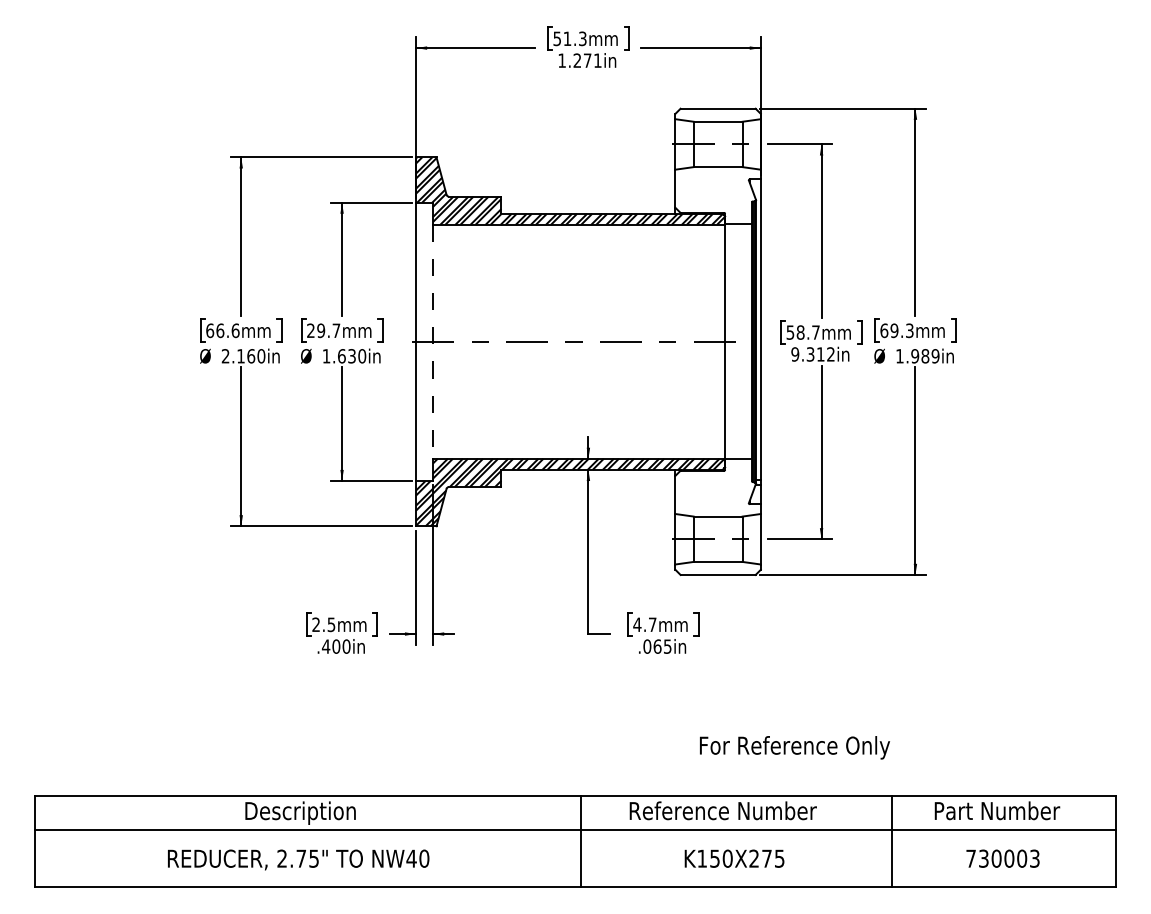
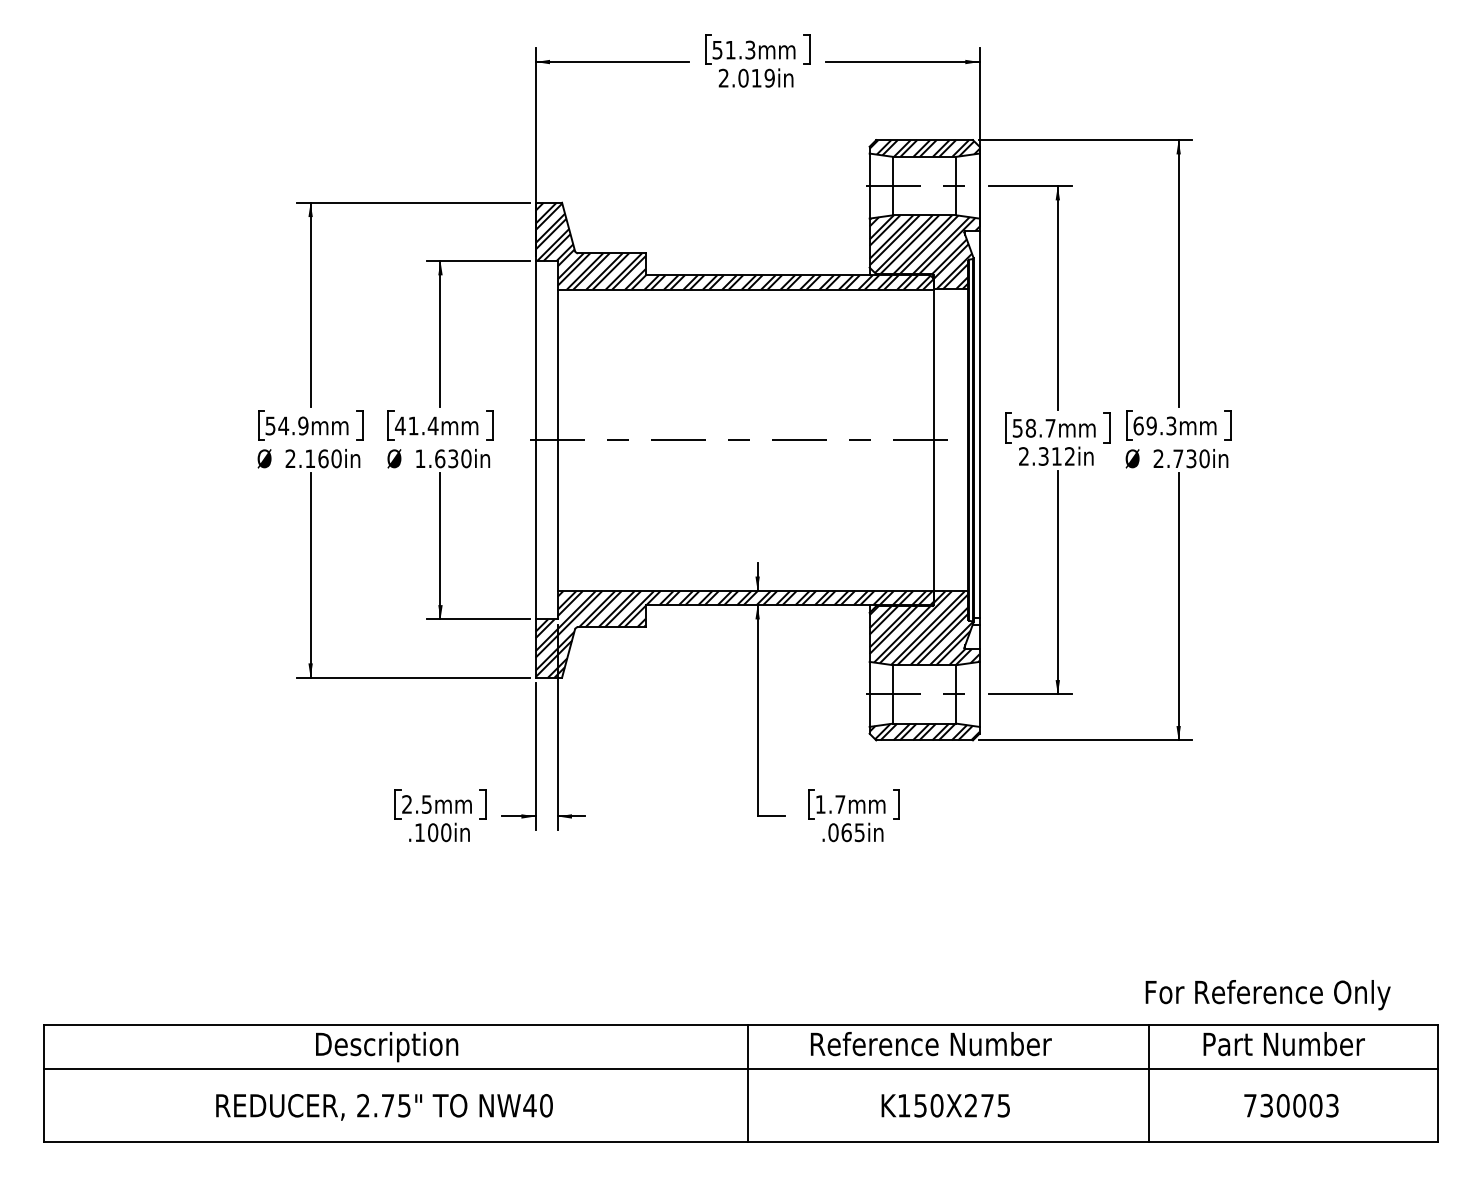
text: (579, 60) -> (746, 78), 1.271in -> 2.019in
hatch: (717, 114) -> (923, 147), added
hatch: (717, 195) -> (923, 251), added
text: (222, 330) -> (286, 425), 66.6mm -> 54.9mm
text: (323, 330) -> (416, 425), 29.7mm -> 41.4mm
line: (433, 341) -> (558, 439), dashed -> solid
text: (795, 354) -> (1024, 456), 9.312in -> 2.312in
text: (917, 356) -> (1181, 459), 1.989in -> 2.730in
hatch: (717, 487) -> (923, 627), added
hatch: (717, 567) -> (923, 730), added
text: (637, 624) -> (820, 804), 4.7mm -> 1.7mm
text: (325, 646) -> (419, 832), .400in -> .100in
text: (794, 747) -> (1267, 994), moved

